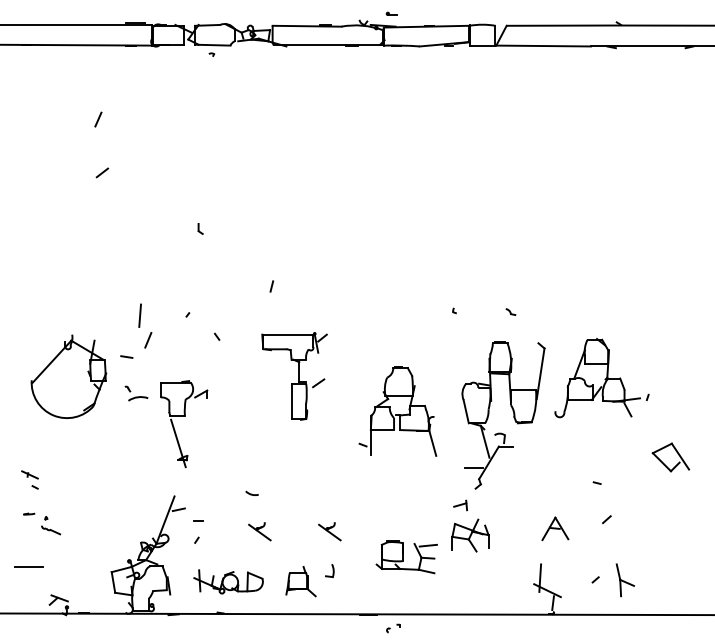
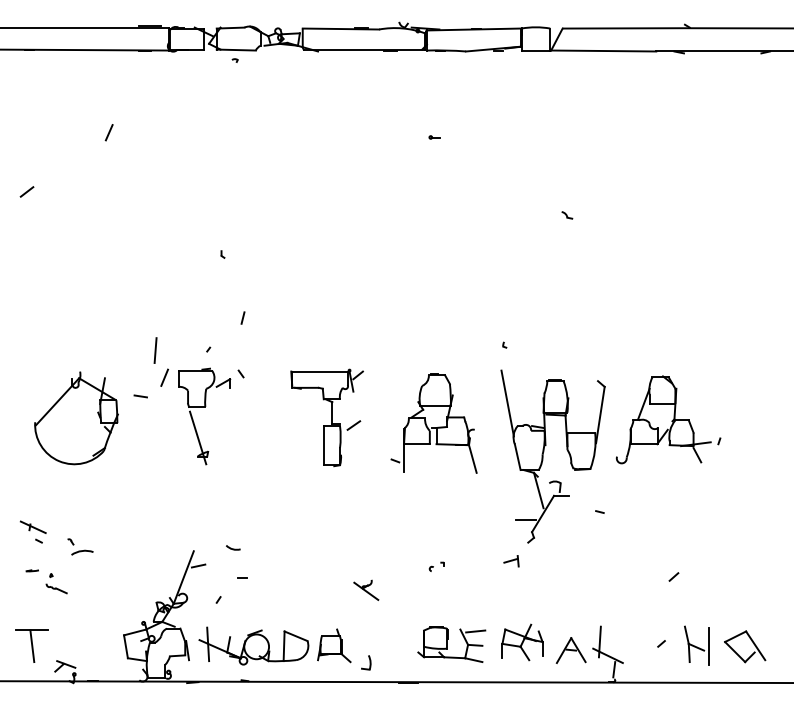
part: (391, 13) -> (434, 137), moved
line: (102, 172) -> (27, 191), moved
part: (200, 229) -> (222, 254), size x0.62
line: (271, 286) -> (242, 318), moved
part: (510, 311) -> (566, 214), moved
line: (456, 363) -> (506, 403), added
part: (136, 393) -> (80, 546), moved
part: (397, 411) -> (433, 423), moved
part: (184, 416) -> (204, 408), moved
part: (677, 454) -> (752, 643), moved
part: (29, 474) -> (32, 526), size x1.43
line: (596, 482) -> (599, 511), moved
arc: (251, 493) -> (232, 547), moved
line: (198, 520) -> (242, 577), moved
part: (555, 528) -> (571, 650), moved
part: (259, 531) -> (288, 590), removed
part: (470, 535) -> (522, 642), moved
part: (406, 557) -> (451, 644), moved
part: (329, 570) -> (365, 662), moved
line: (28, 581) -> (31, 645), added
part: (228, 581) -> (253, 645), size x1.43
line: (638, 581) -> (709, 645), added
part: (393, 628) -> (436, 566), moved

